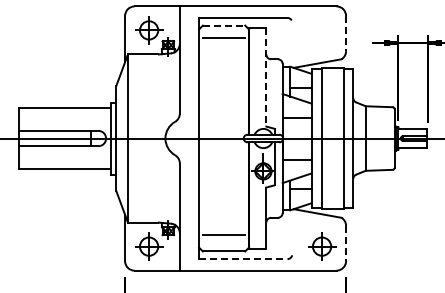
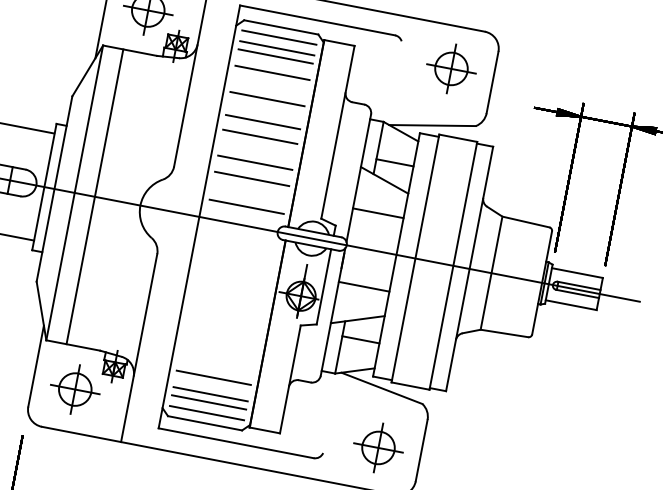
line: (224, 25) -> (282, 27), dashed -> solid
part: (322, 30) -> (452, 69), added
line: (223, 31) -> (278, 37), added
line: (346, 33) -> (493, 82), dashed -> solid
line: (223, 42) -> (274, 56), added
line: (223, 51) -> (271, 72), added
line: (223, 66) -> (266, 98), added
line: (266, 77) -> (338, 132), dashed -> solid
line: (223, 79) -> (262, 121), added
line: (223, 88) -> (259, 137), added
line: (223, 102) -> (254, 161), added
line: (223, 112) -> (250, 179), added
line: (223, 127) -> (245, 205), added
line: (139, 138) -> (94, 196), added
line: (223, 225) -> (212, 377), added
line: (223, 239) -> (208, 402), added
line: (346, 243) -> (422, 450), dashed -> solid
line: (223, 245) -> (206, 412), added
line: (243, 259) -> (236, 443), dashed -> solid

